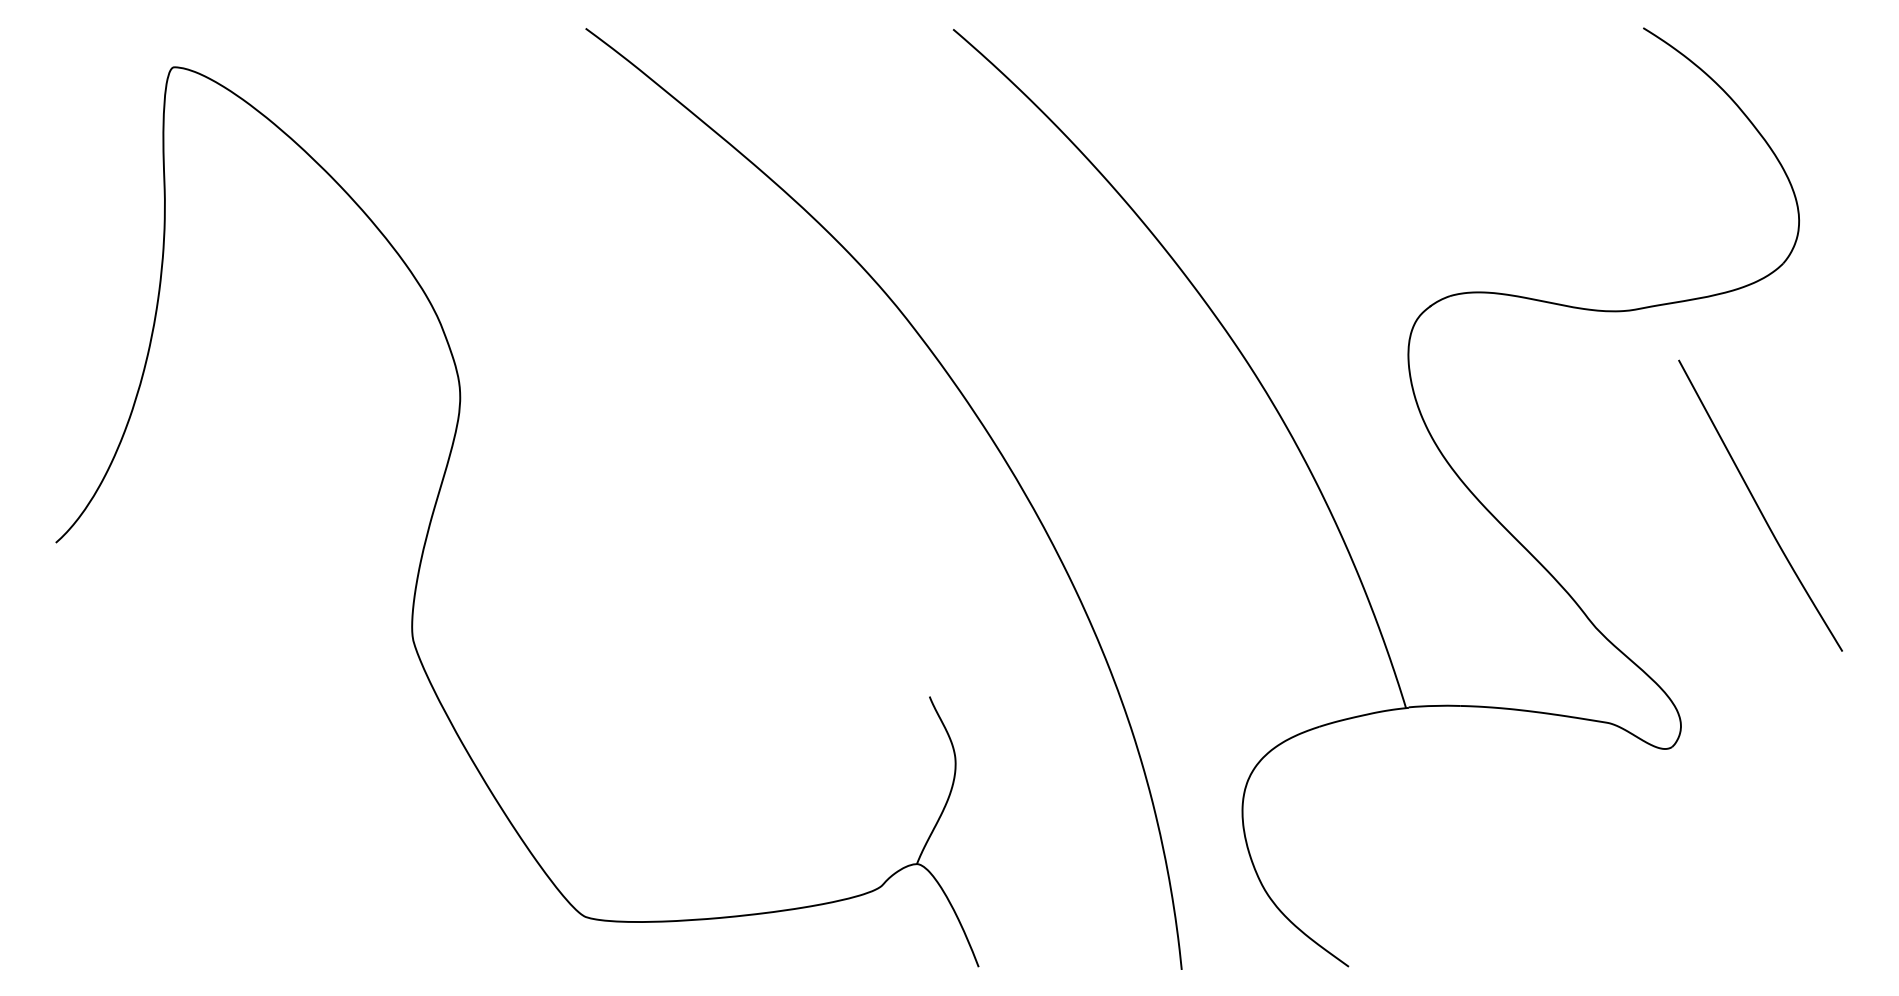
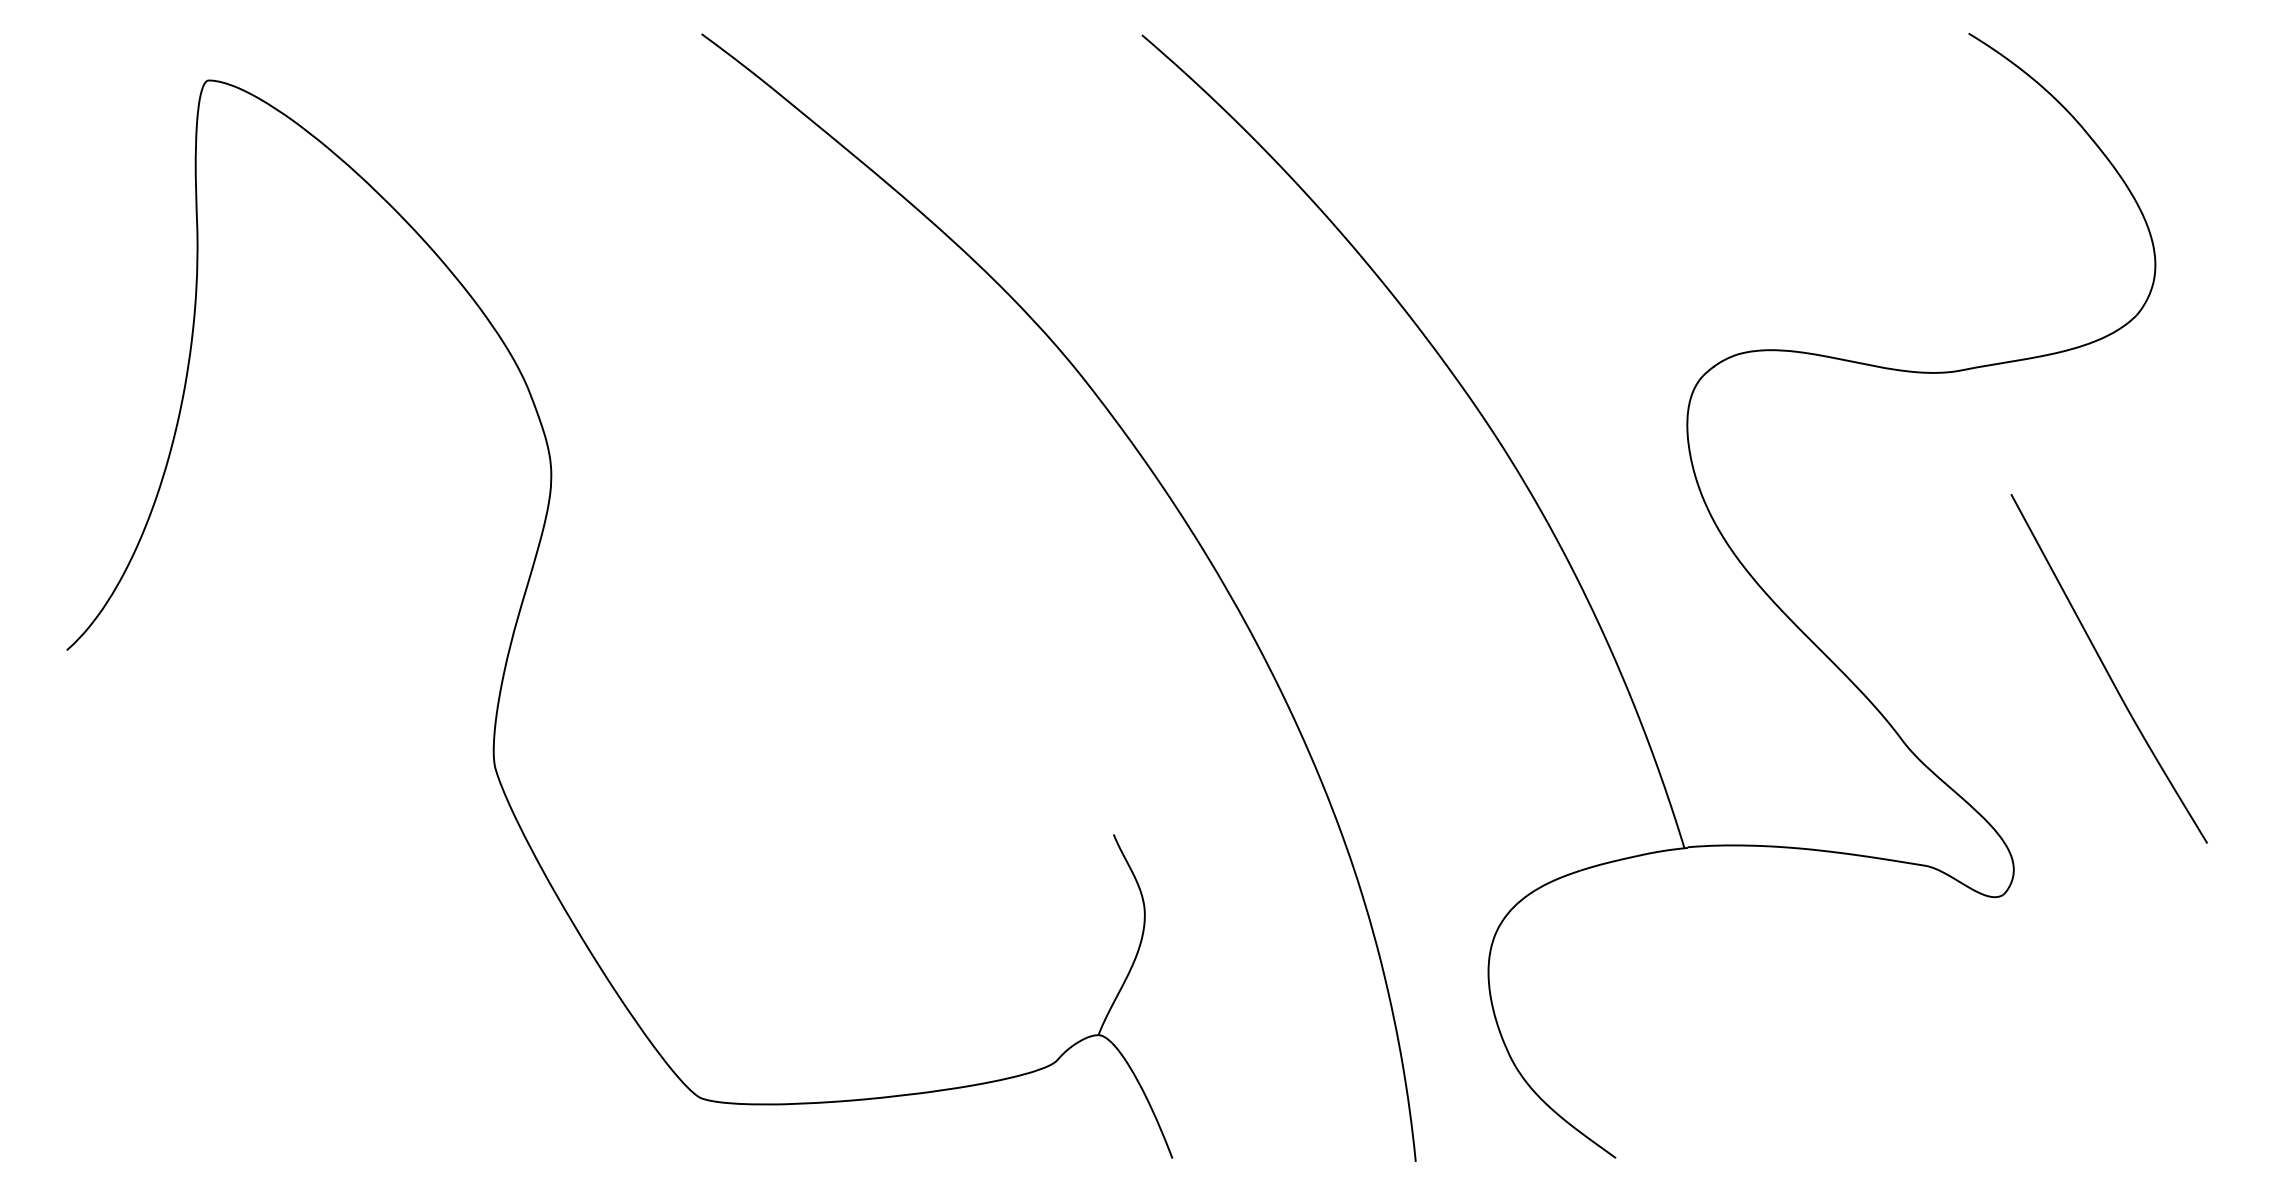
curve: (1758, 505) -> (2106, 668), moved

